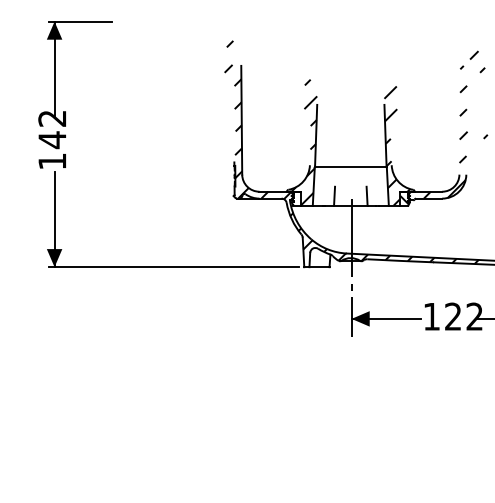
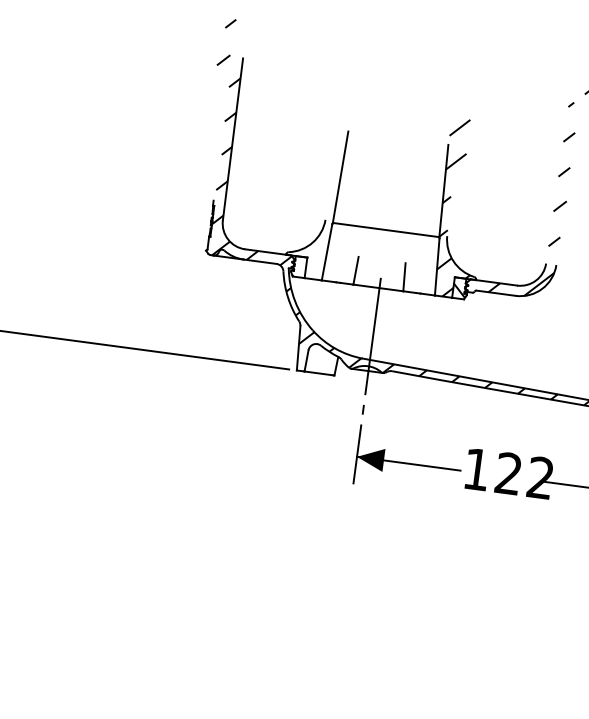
hatch: (304, 142) -> (321, 184), removed

